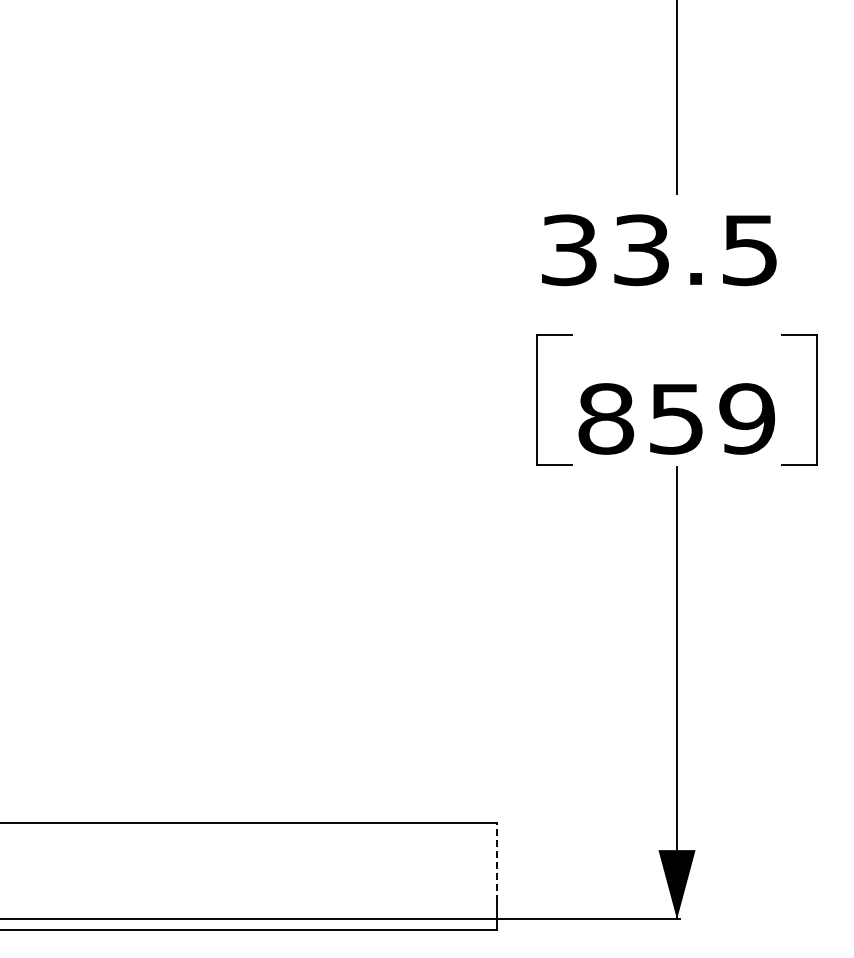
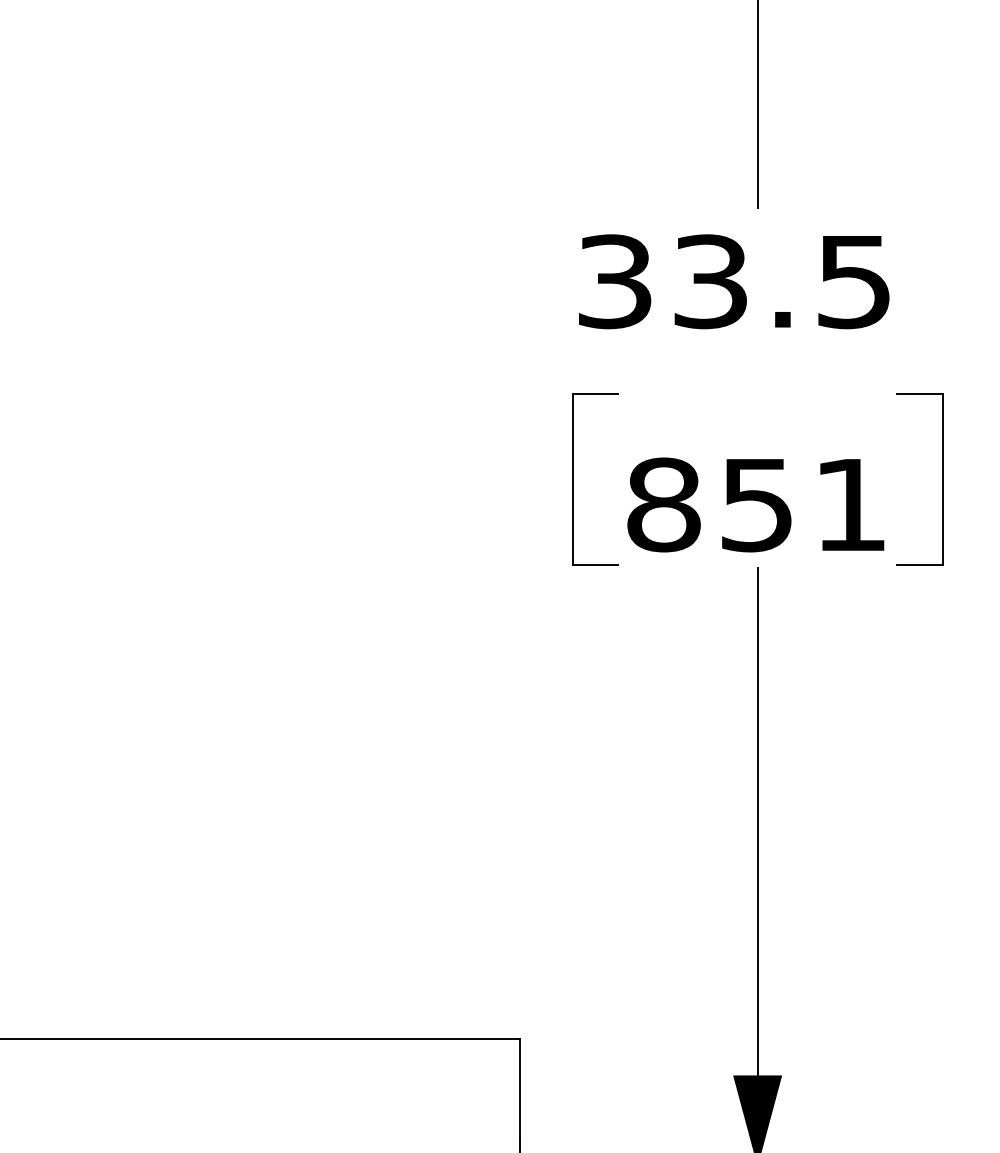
text: (746, 418) -> (849, 504), 859 -> 851
line: (497, 862) -> (520, 1091), dashed -> solid

